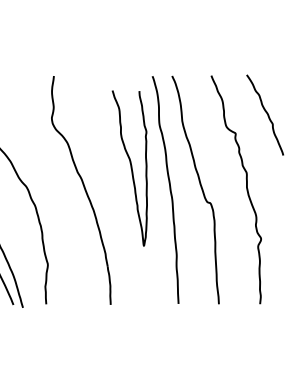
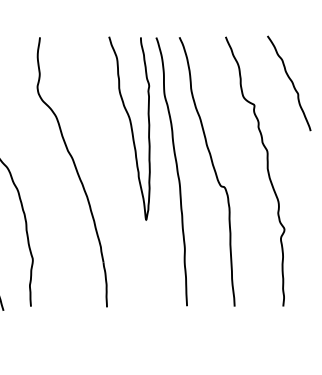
curve: (130, 168) -> (130, 128), moved

